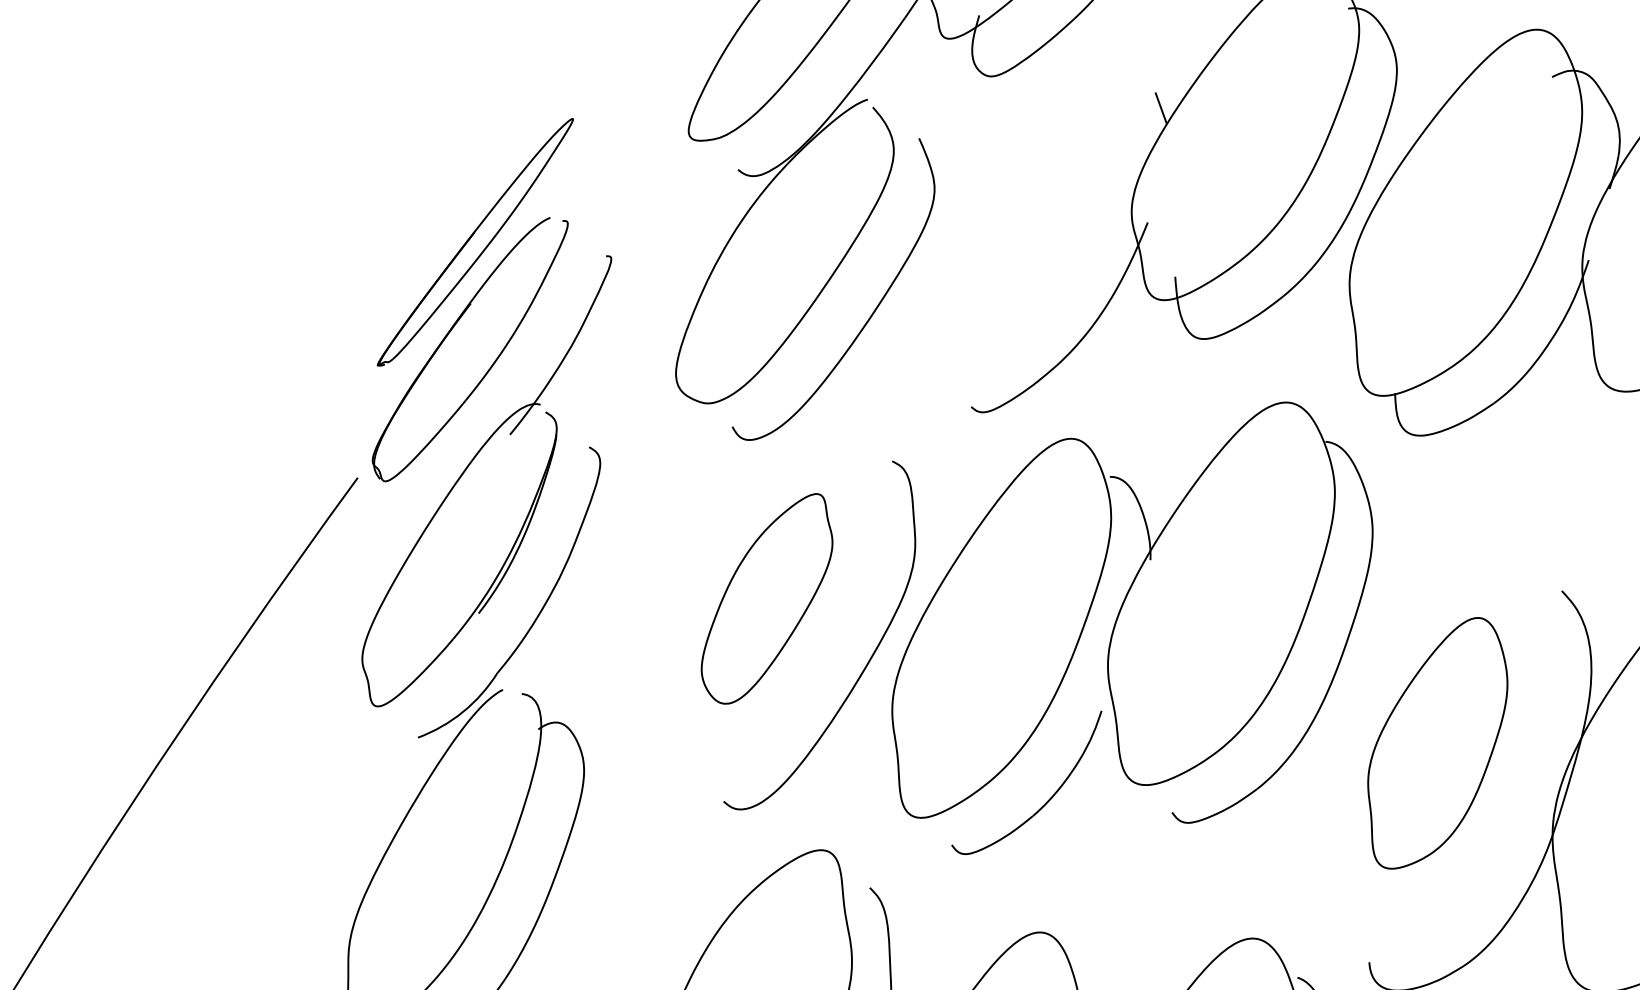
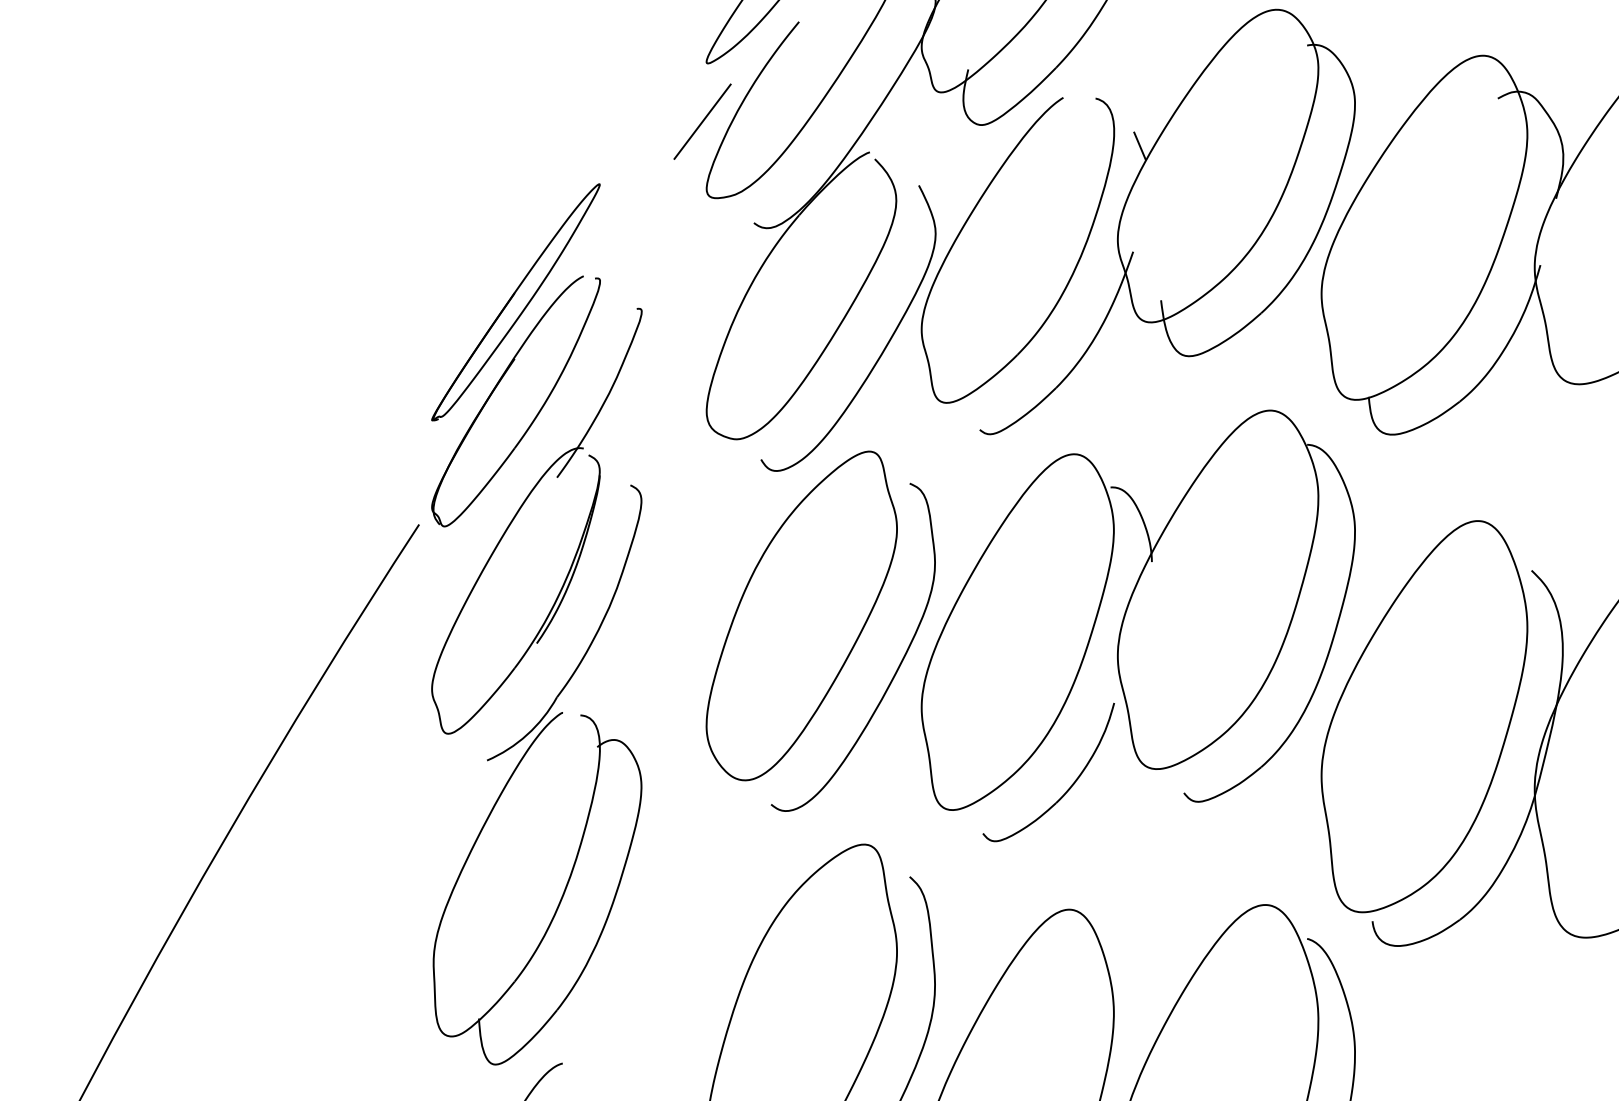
line: (688, 56) -> (702, 121), added
part: (970, 179) -> (968, 220), added
part: (767, 598) -> (801, 615), size x1.67
part: (1437, 743) -> (1424, 716), size x1.67

